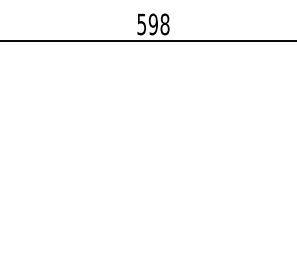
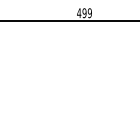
text: (153, 25) -> (84, 13), 598 -> 499

